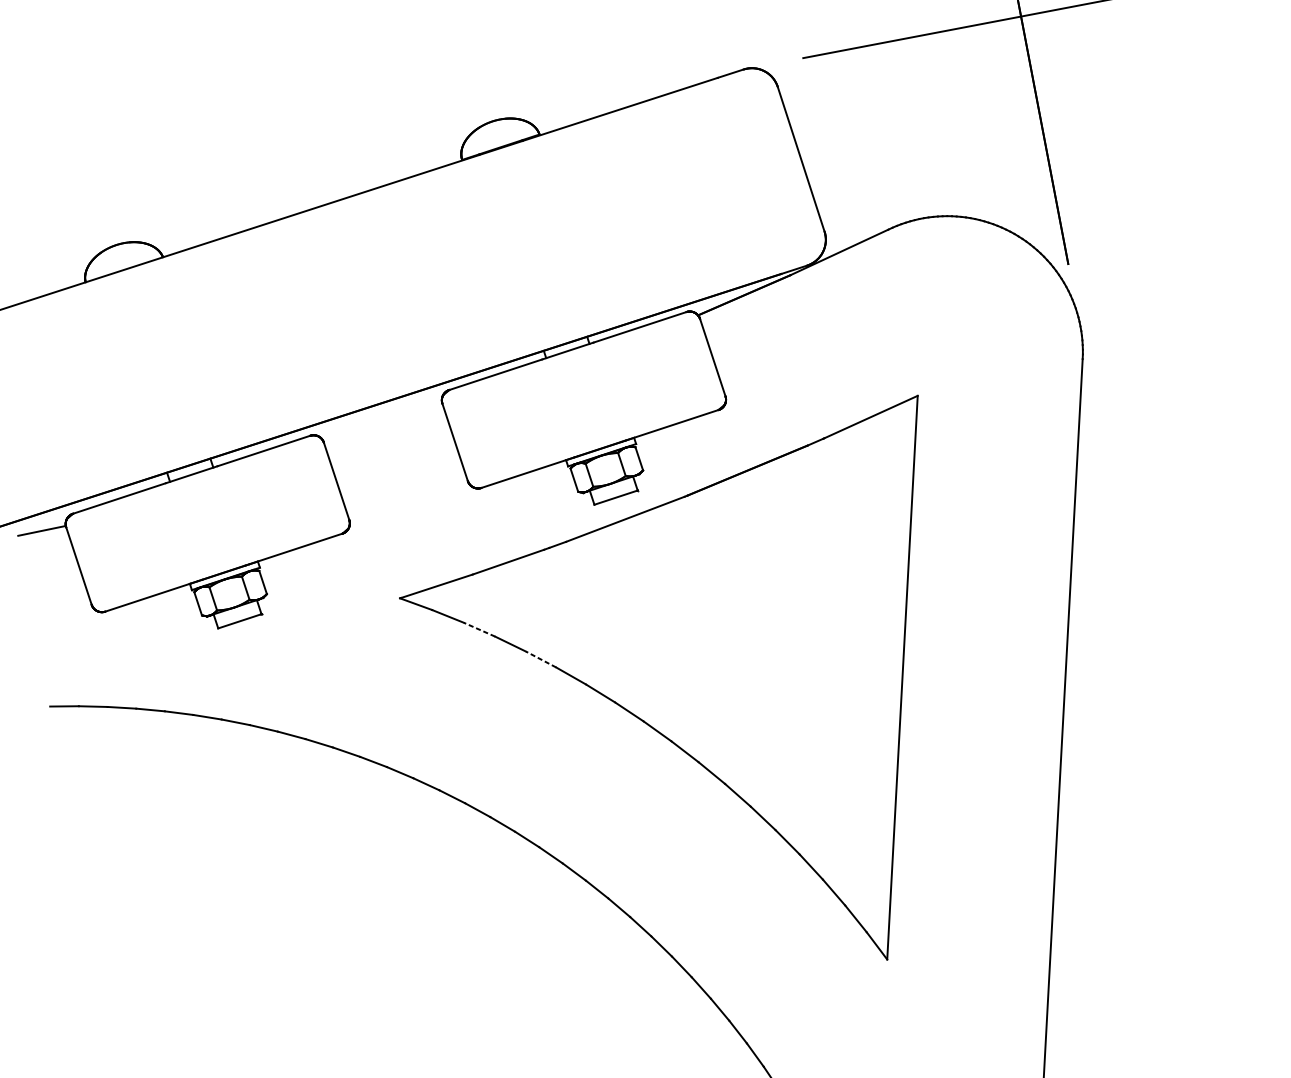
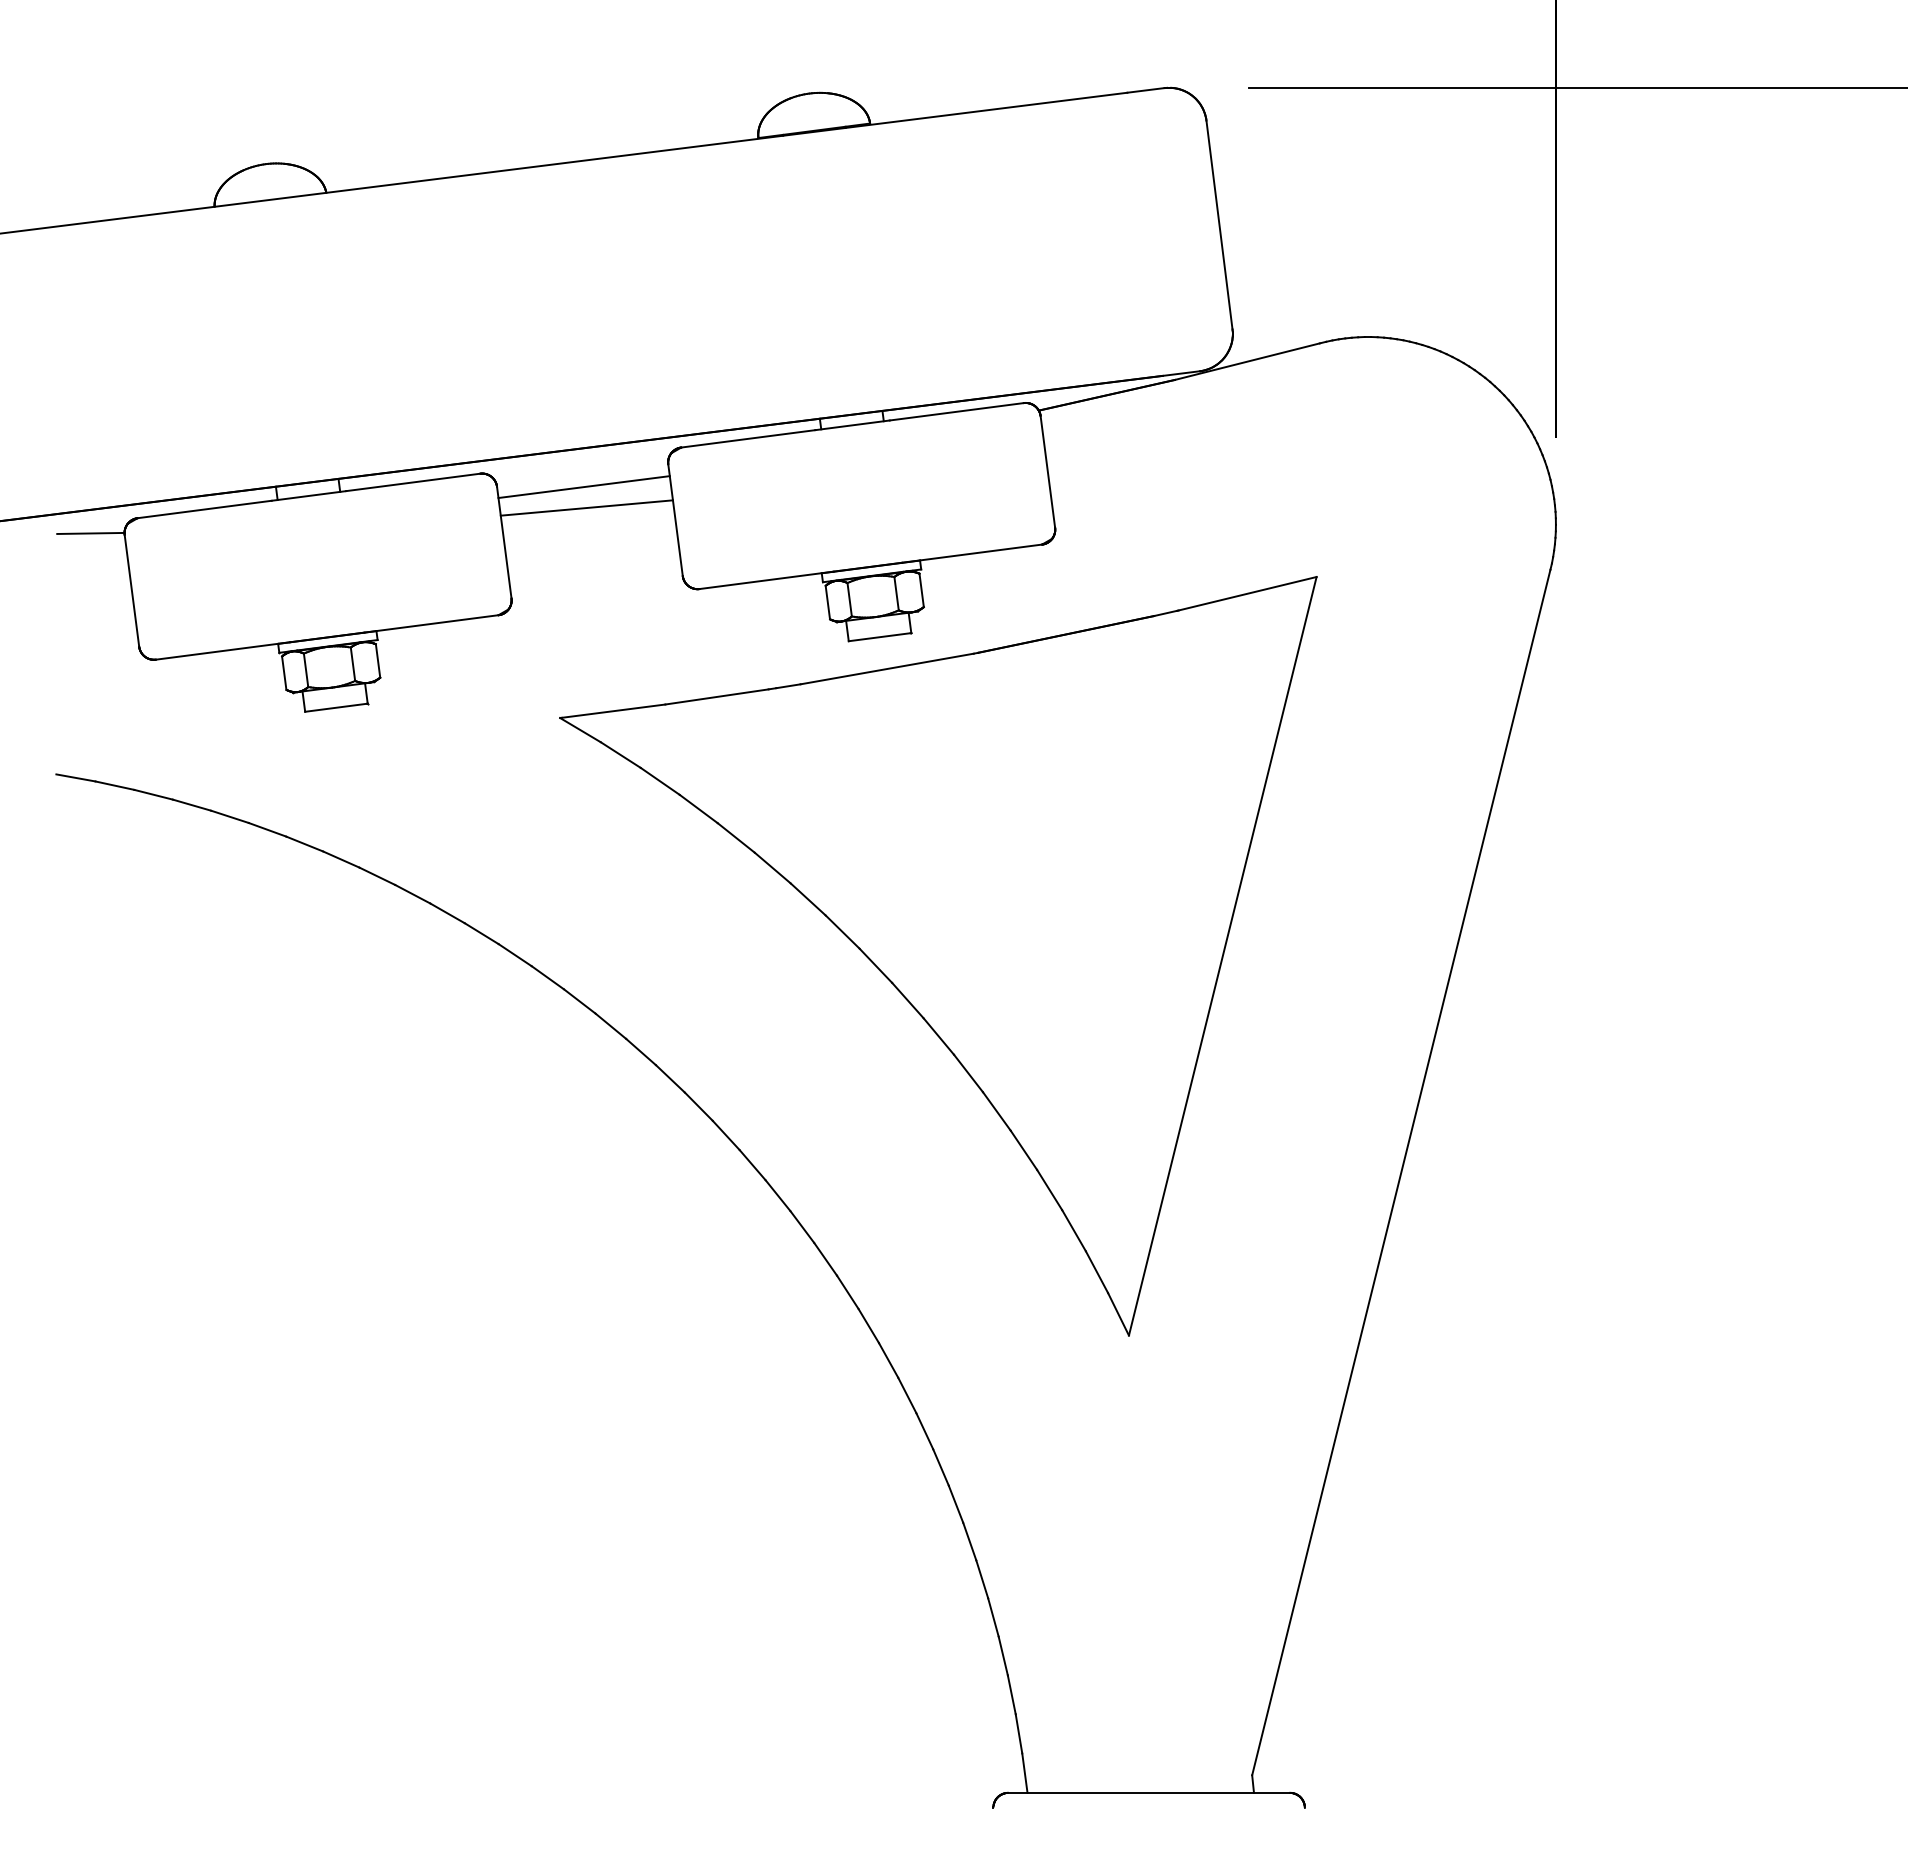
line: (385, 431) -> (583, 487), added
line: (390, 445) -> (586, 507), added
line: (479, 629) -> (660, 781), dashed -> solid
line: (541, 659) -> (736, 837), dashed -> solid

